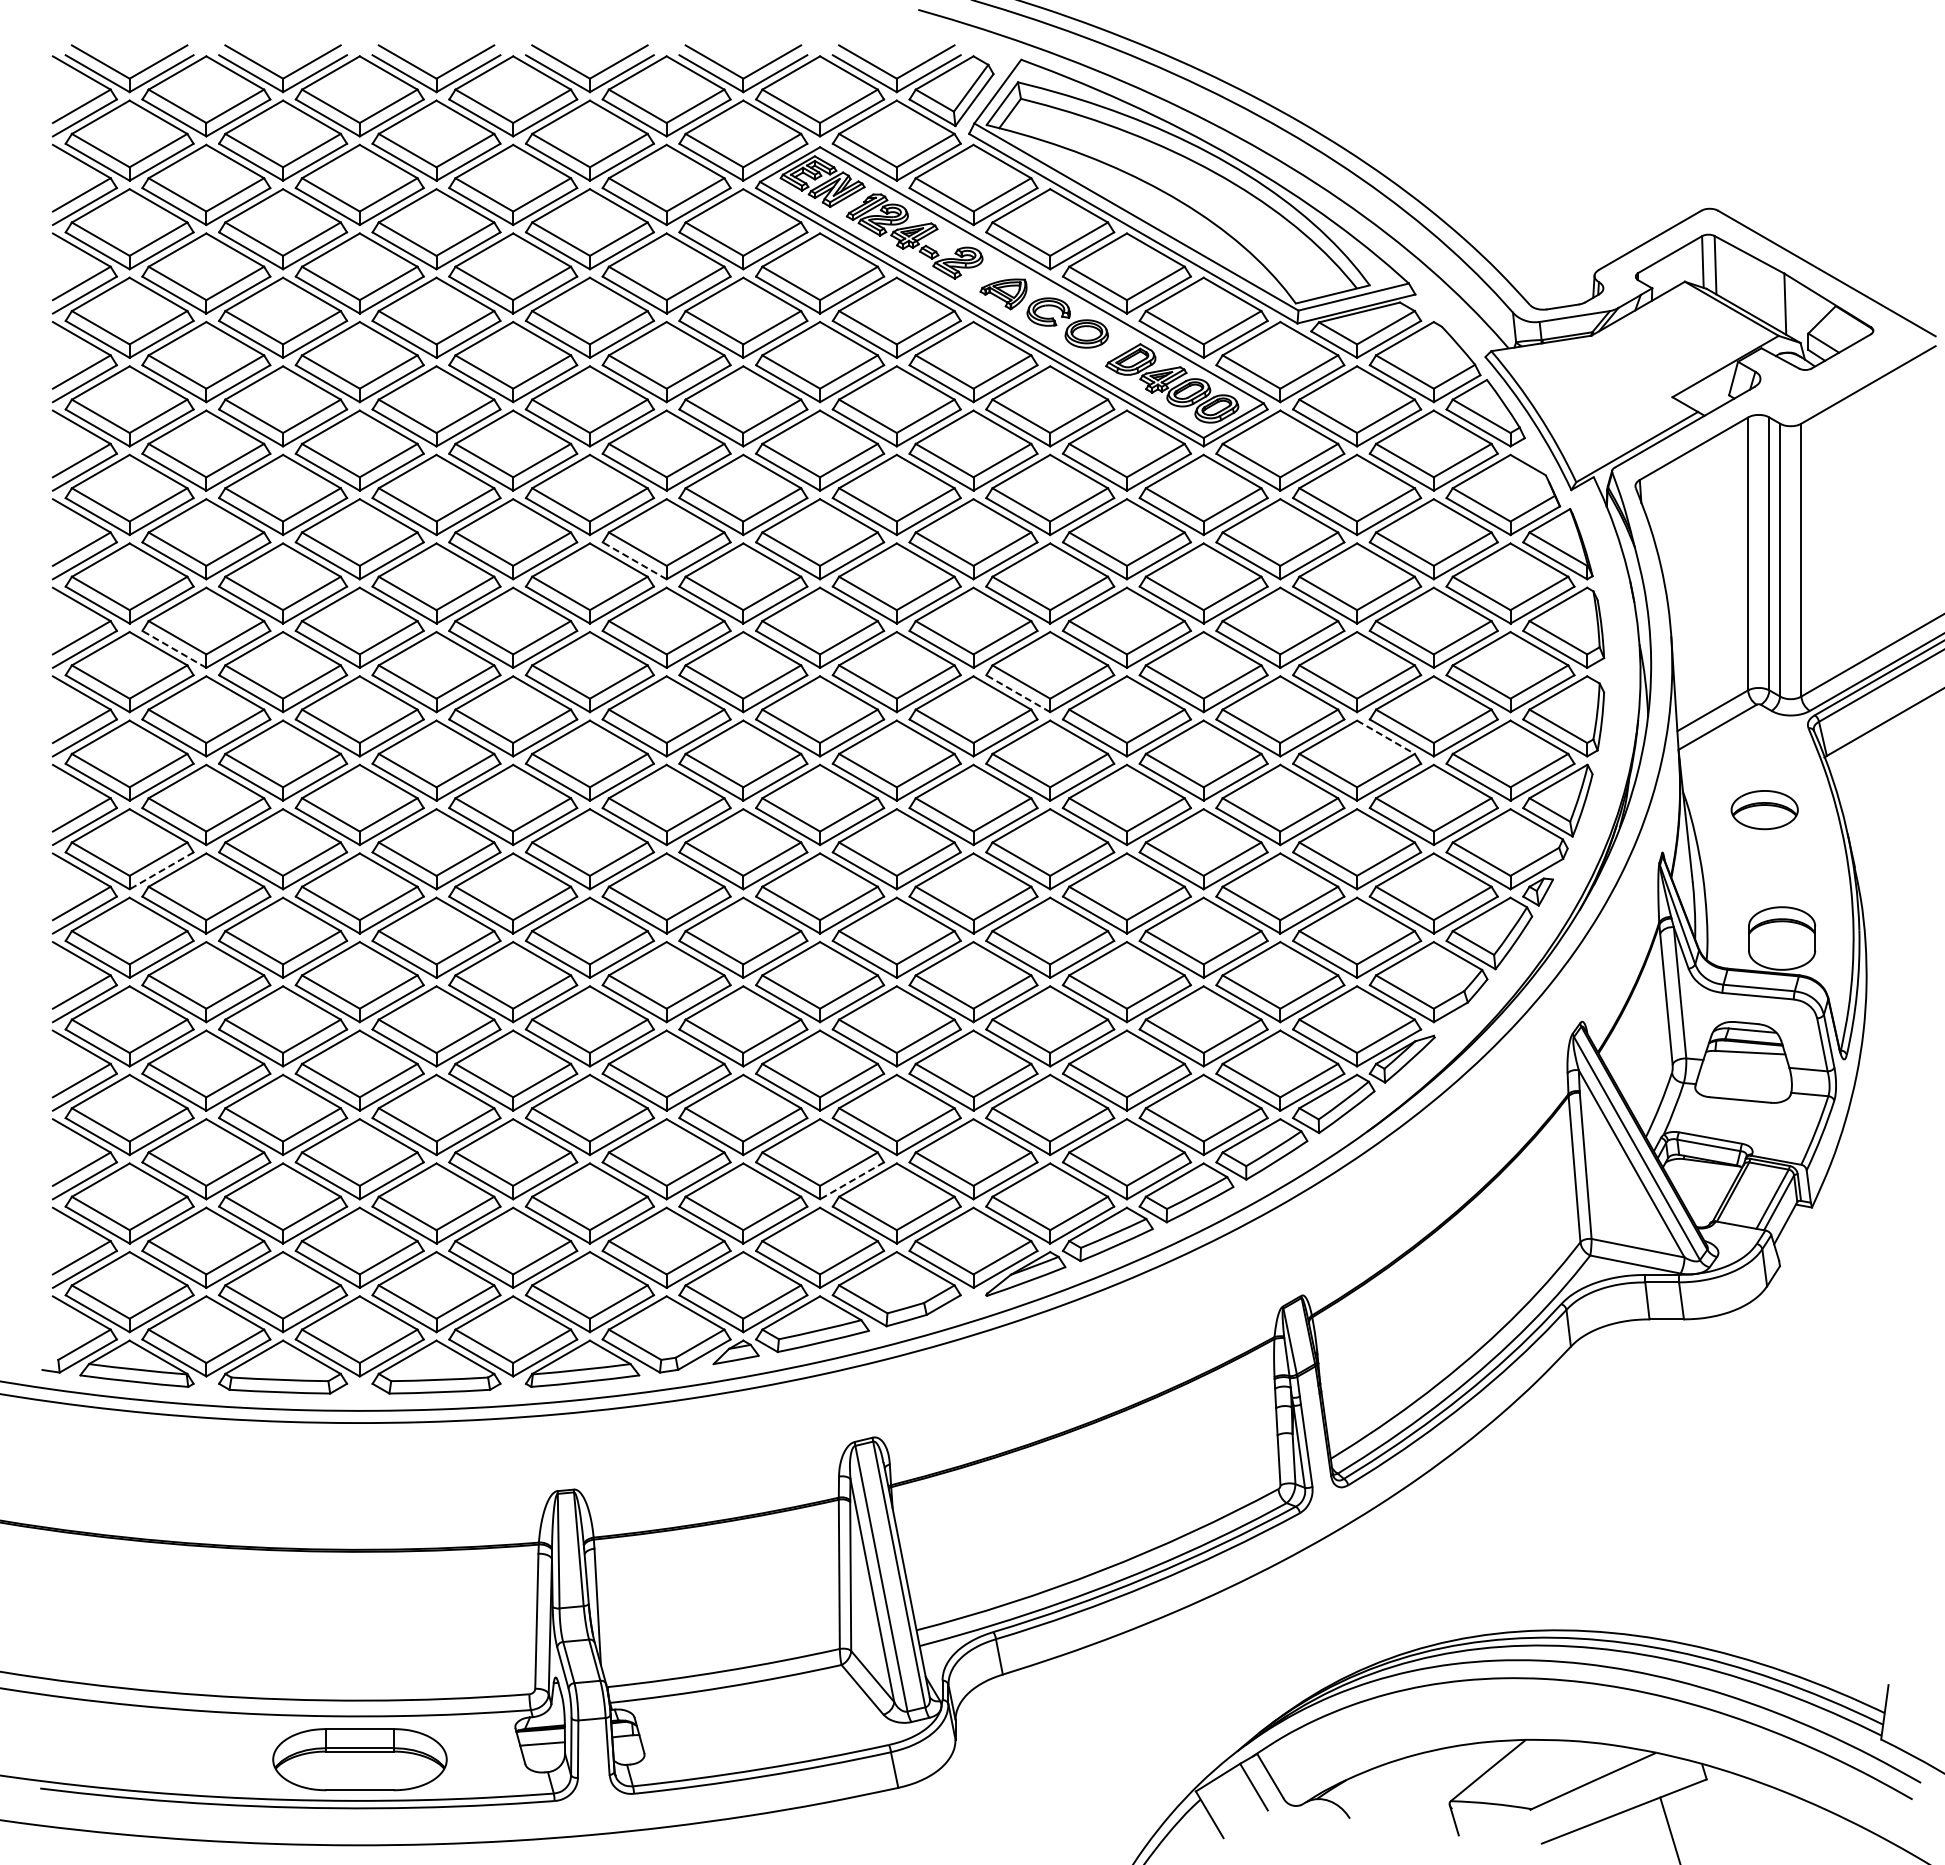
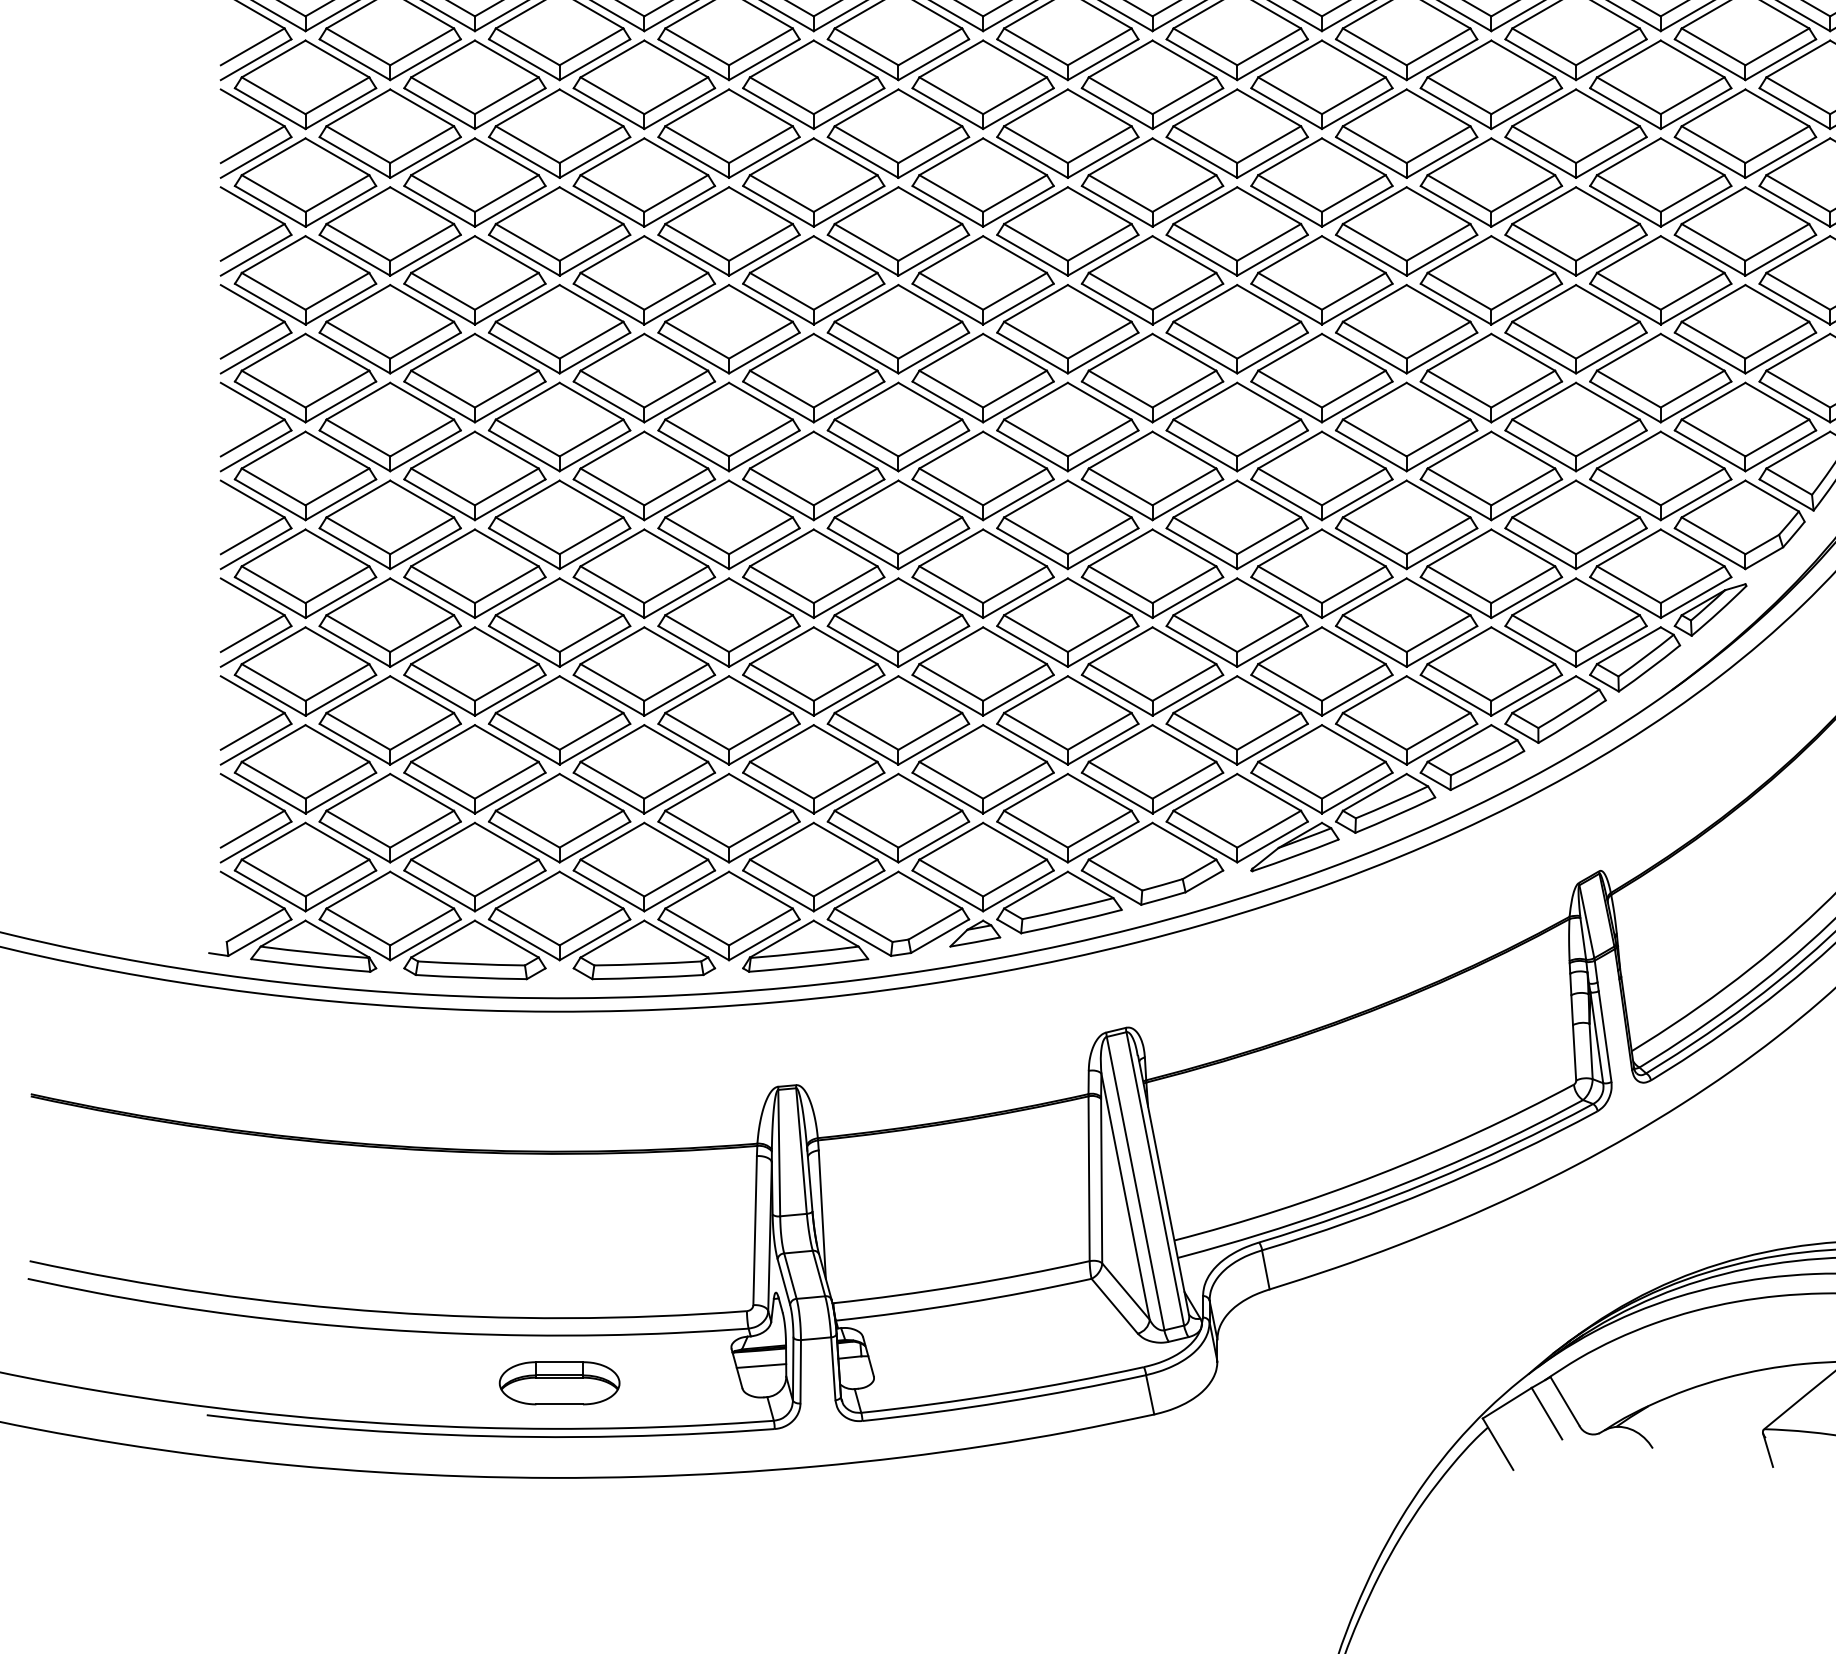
line: (634, 560) -> (862, 59), dashed -> solid
line: (174, 649) -> (355, 157), dashed -> solid
line: (1018, 693) -> (1286, 206), dashed -> solid
line: (1386, 737) -> (1693, 254), dashed -> solid
line: (161, 870) -> (340, 401), dashed -> solid
line: (852, 1180) -> (1103, 743), dashed -> solid
part: (359, 1759) -> (559, 1383), size x0.62

